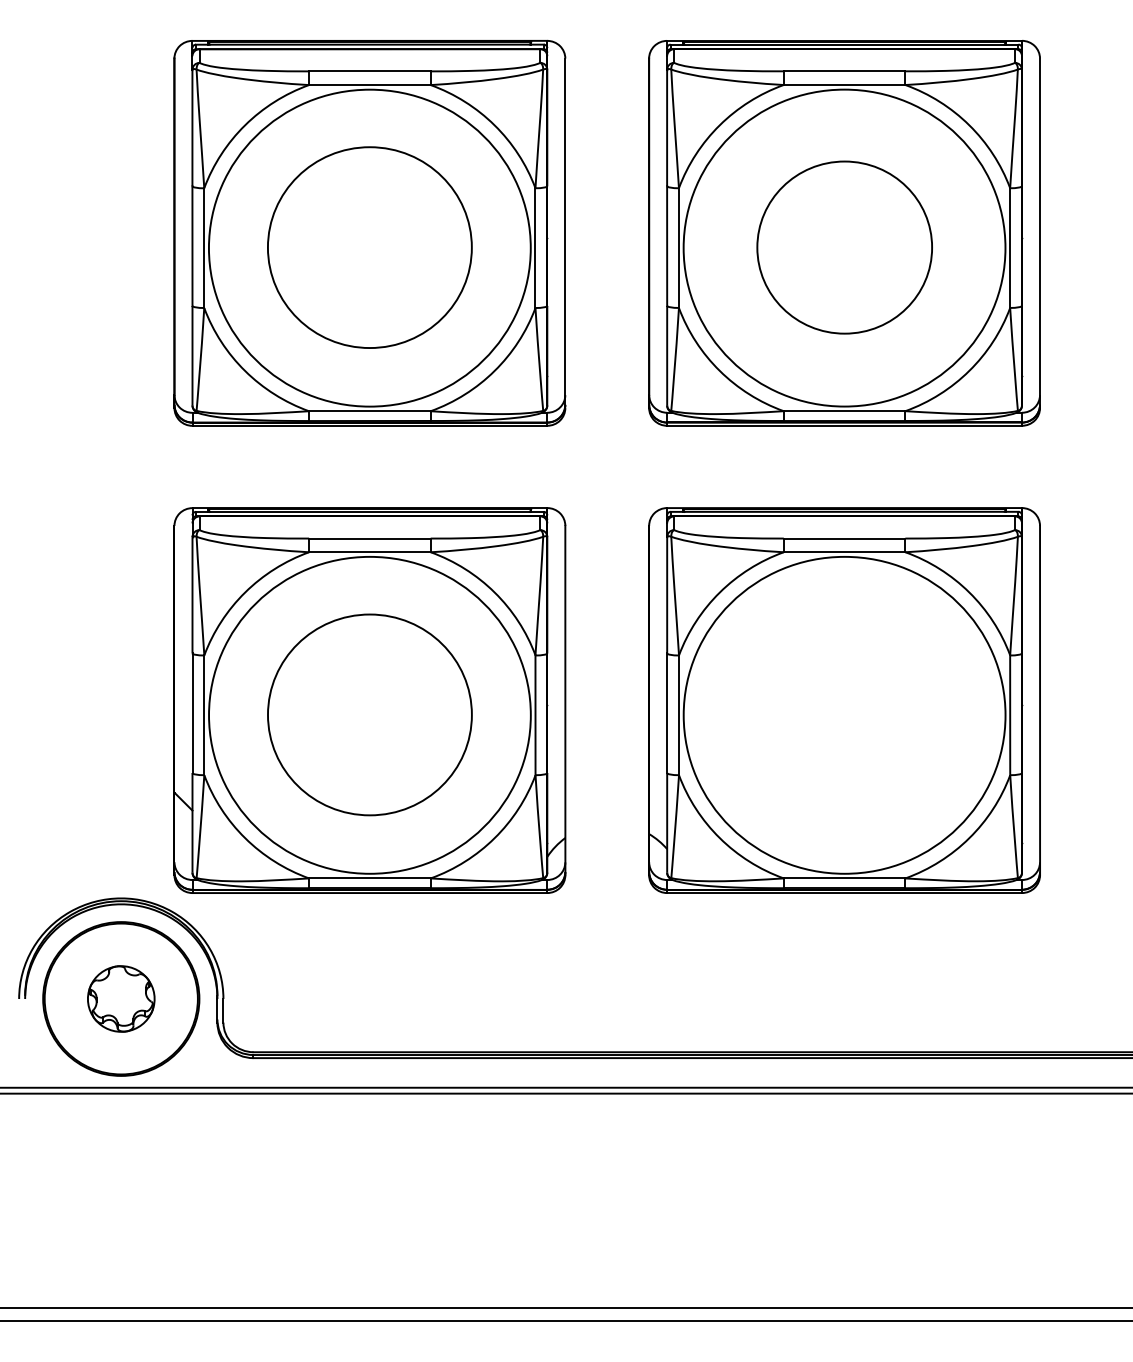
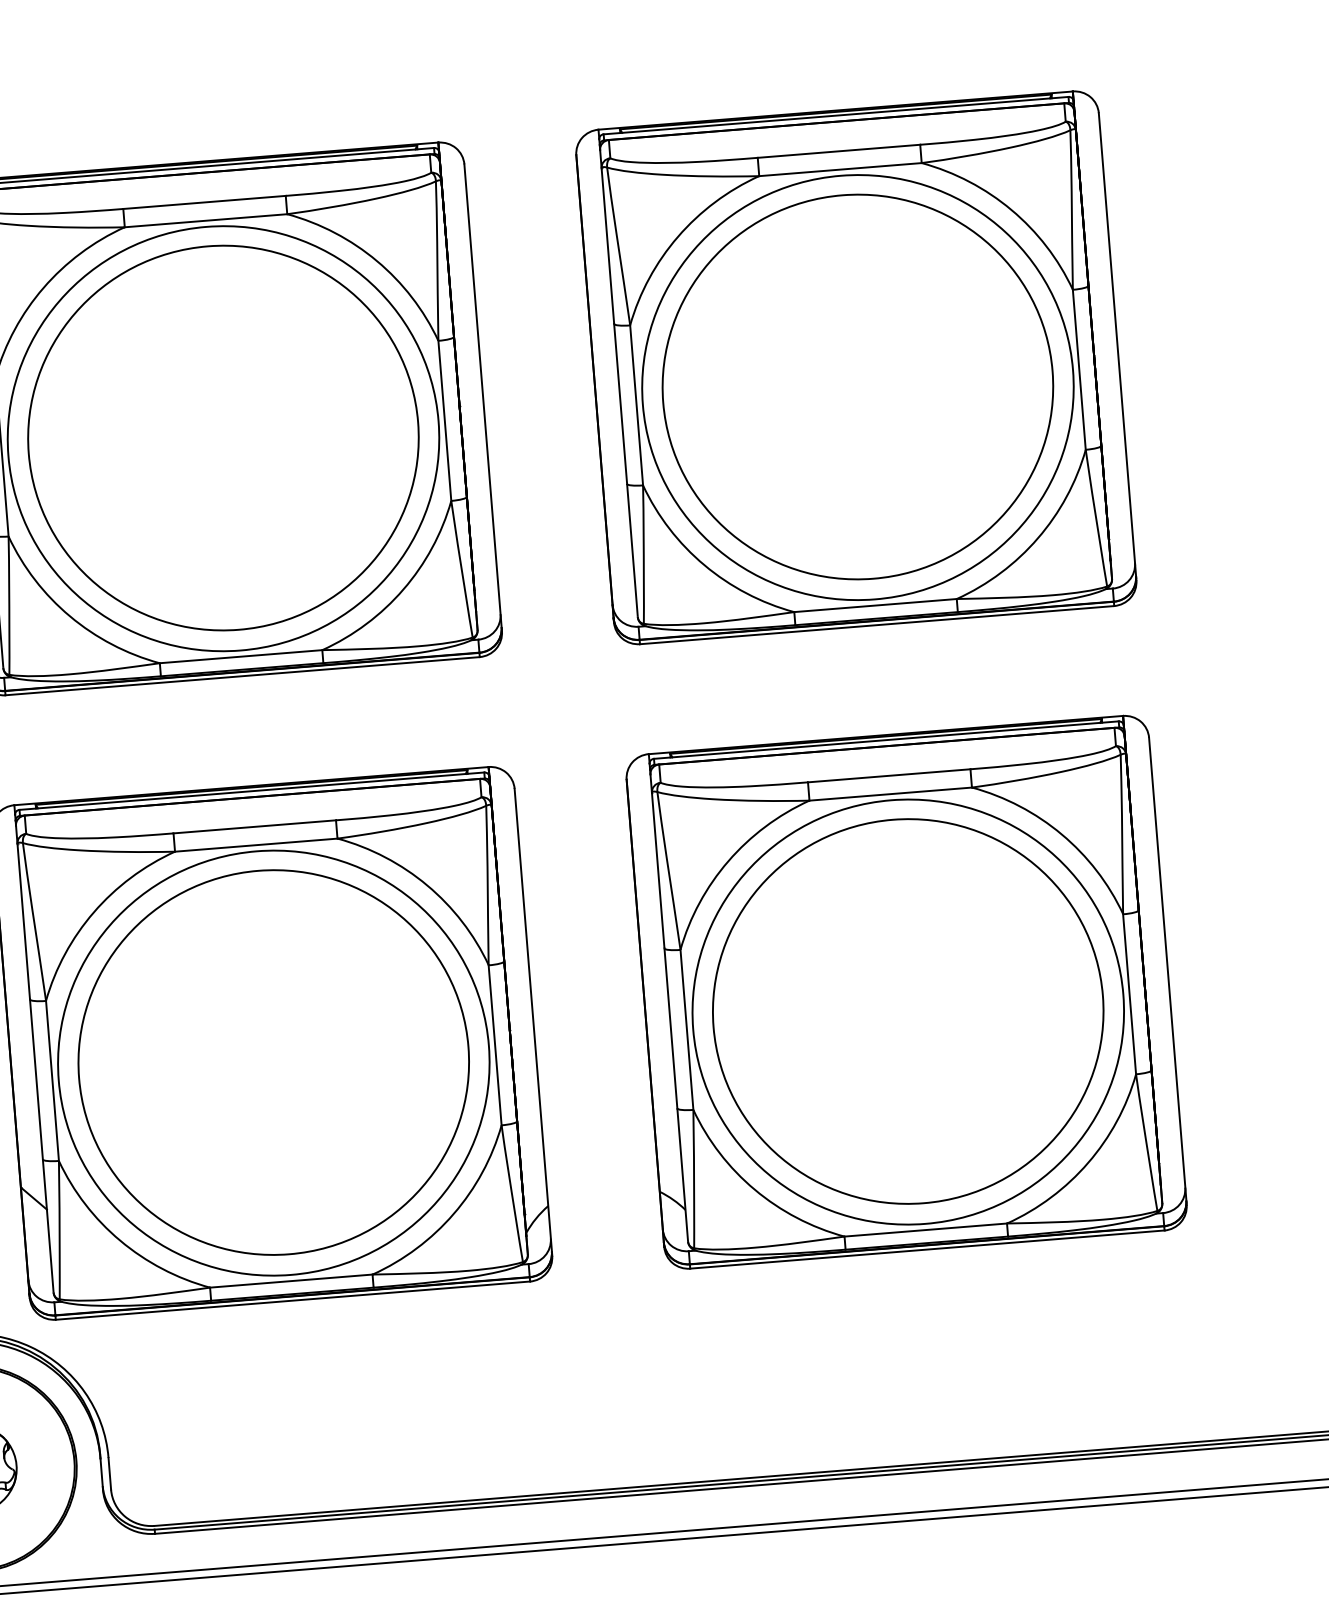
part: (369, 247) -> (222, 437), size x1.43
part: (844, 247) -> (857, 386), size x1.67
part: (369, 714) -> (273, 1062), size x1.43
part: (844, 714) -> (908, 1010), added

